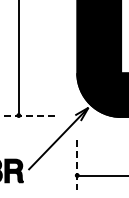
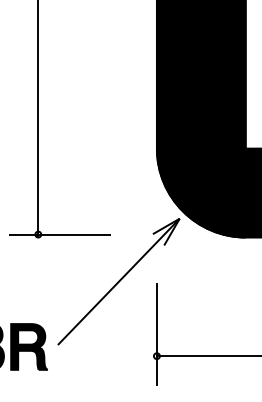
line: (28, 115) -> (57, 234), dashed -> solid
line: (77, 165) -> (157, 335), dashed -> solid

